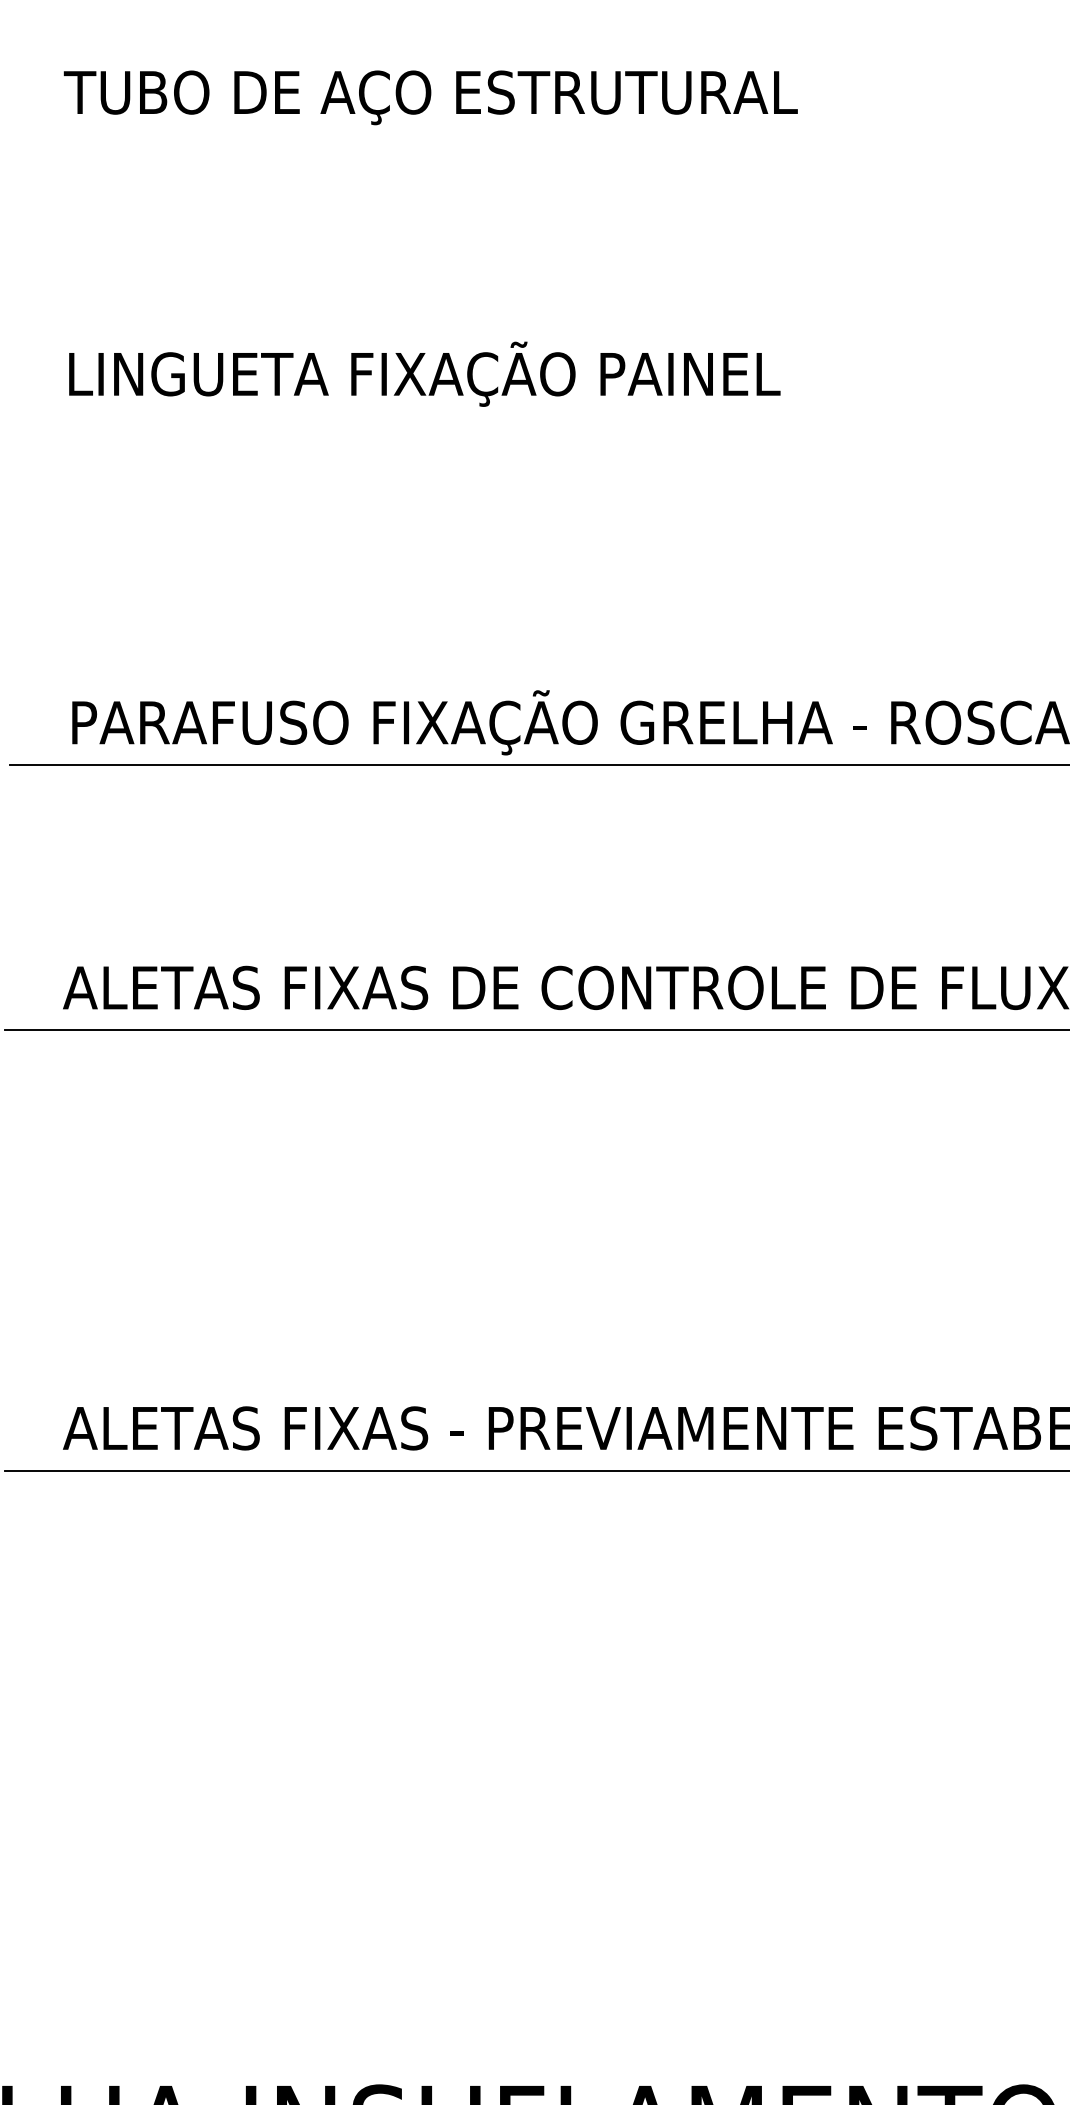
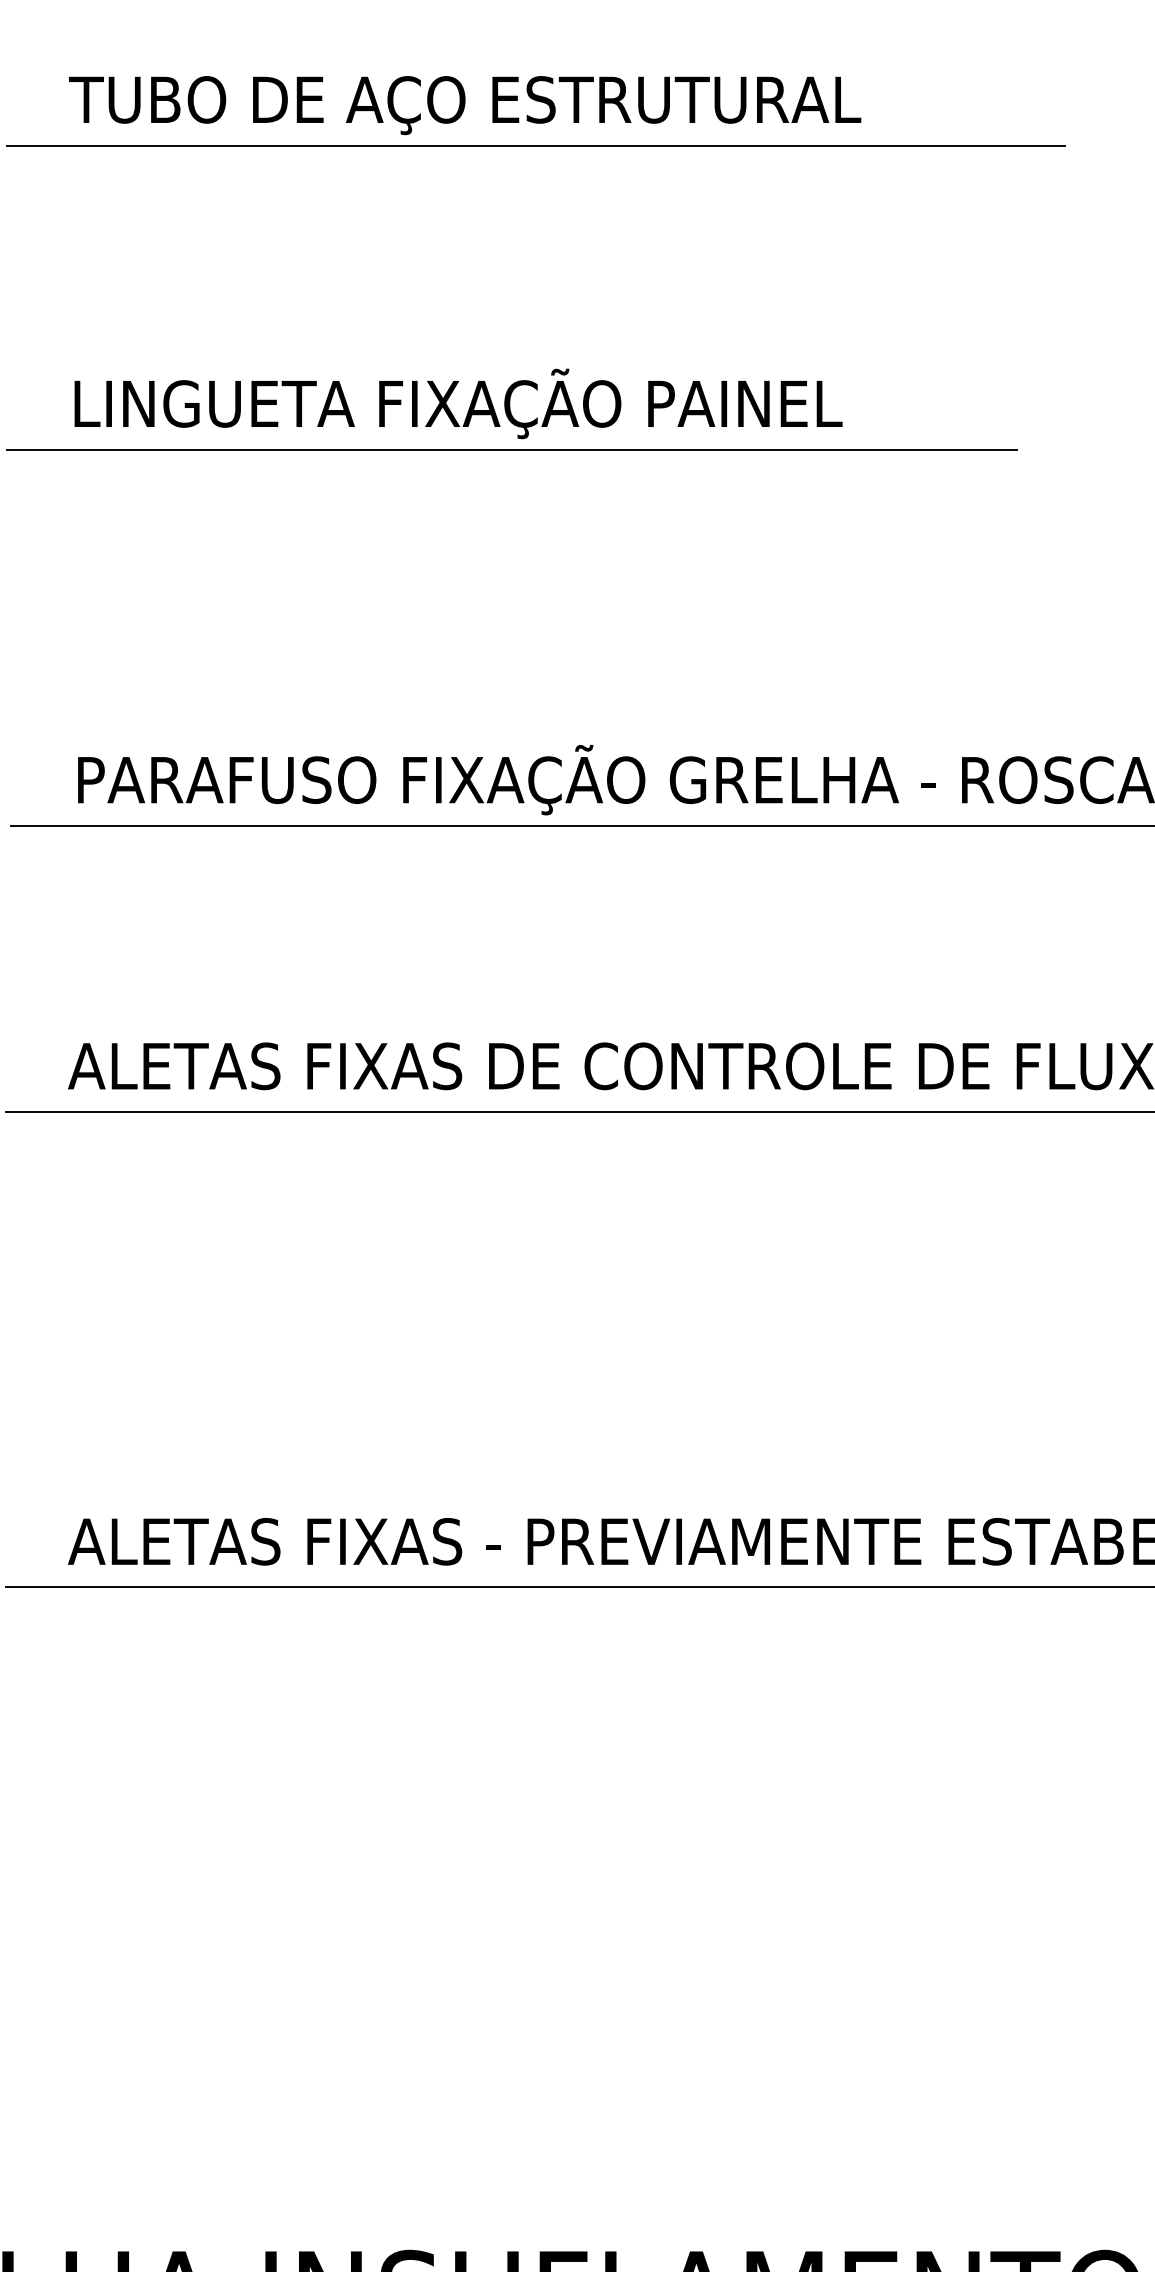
line: (496, 134) -> (535, 145), added
line: (473, 416) -> (511, 449), added

